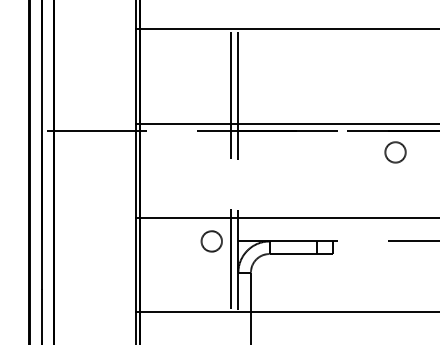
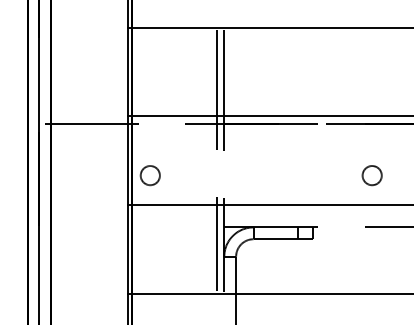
circle: (395, 152) -> (372, 175), moved
circle: (211, 241) -> (150, 175), moved

